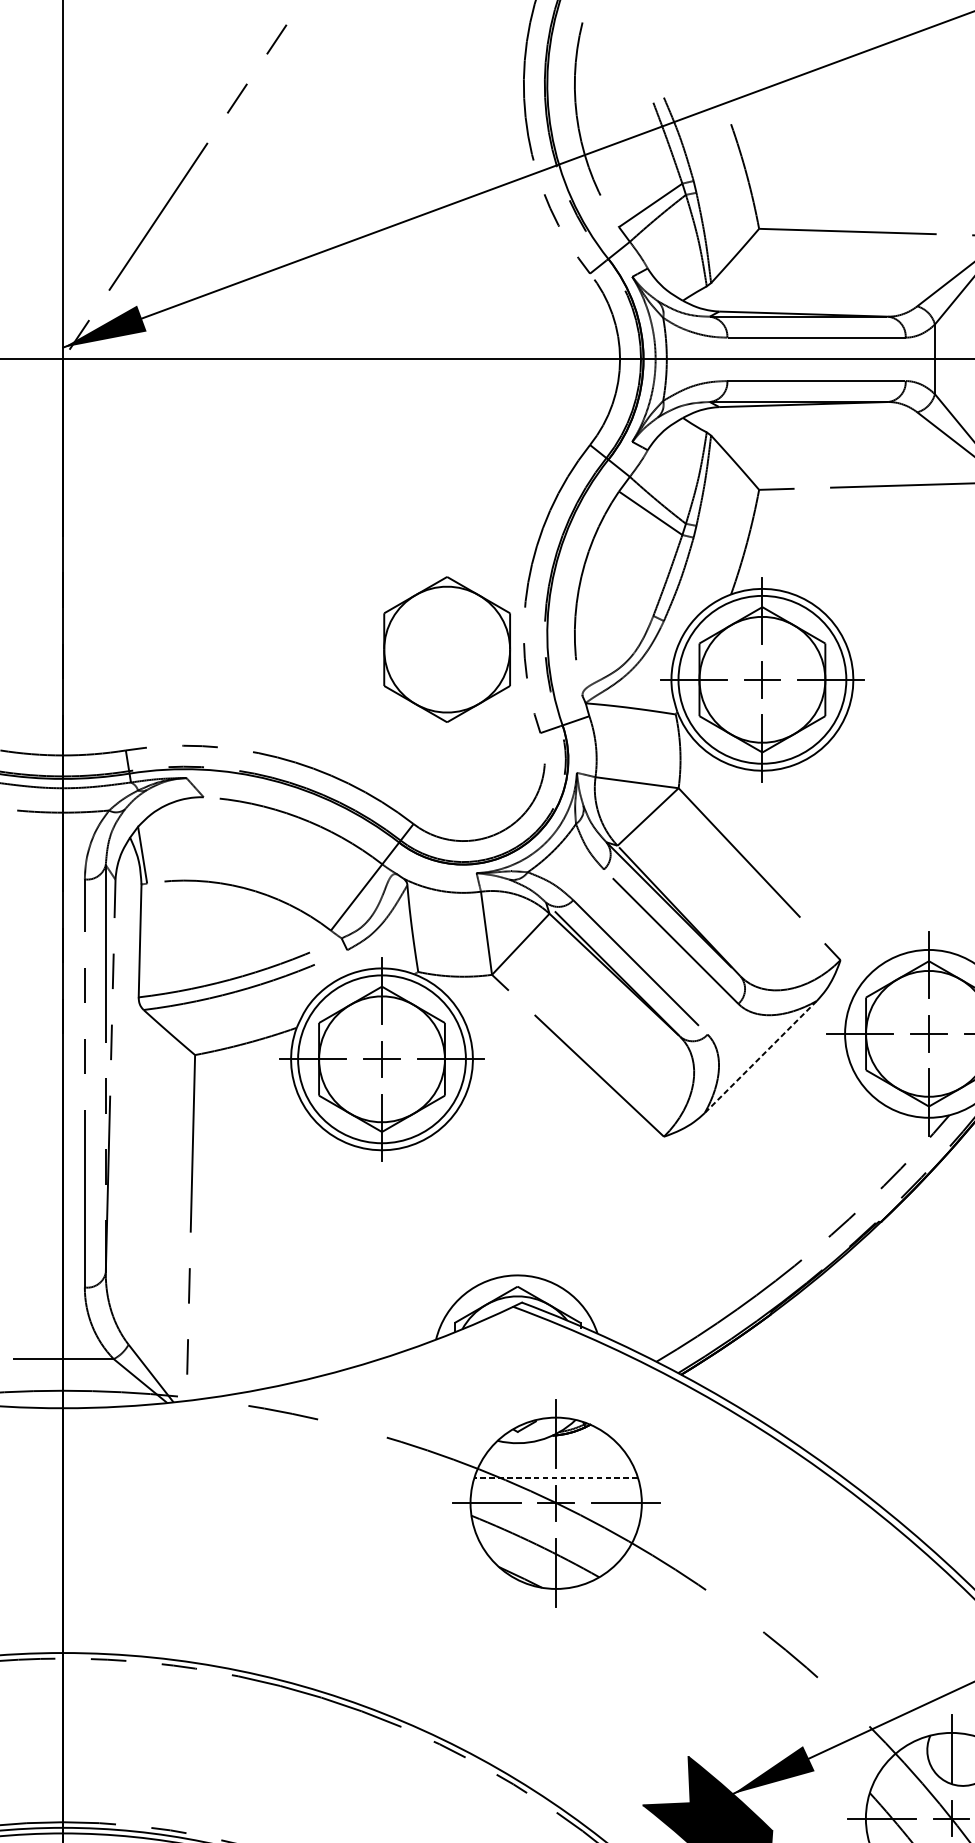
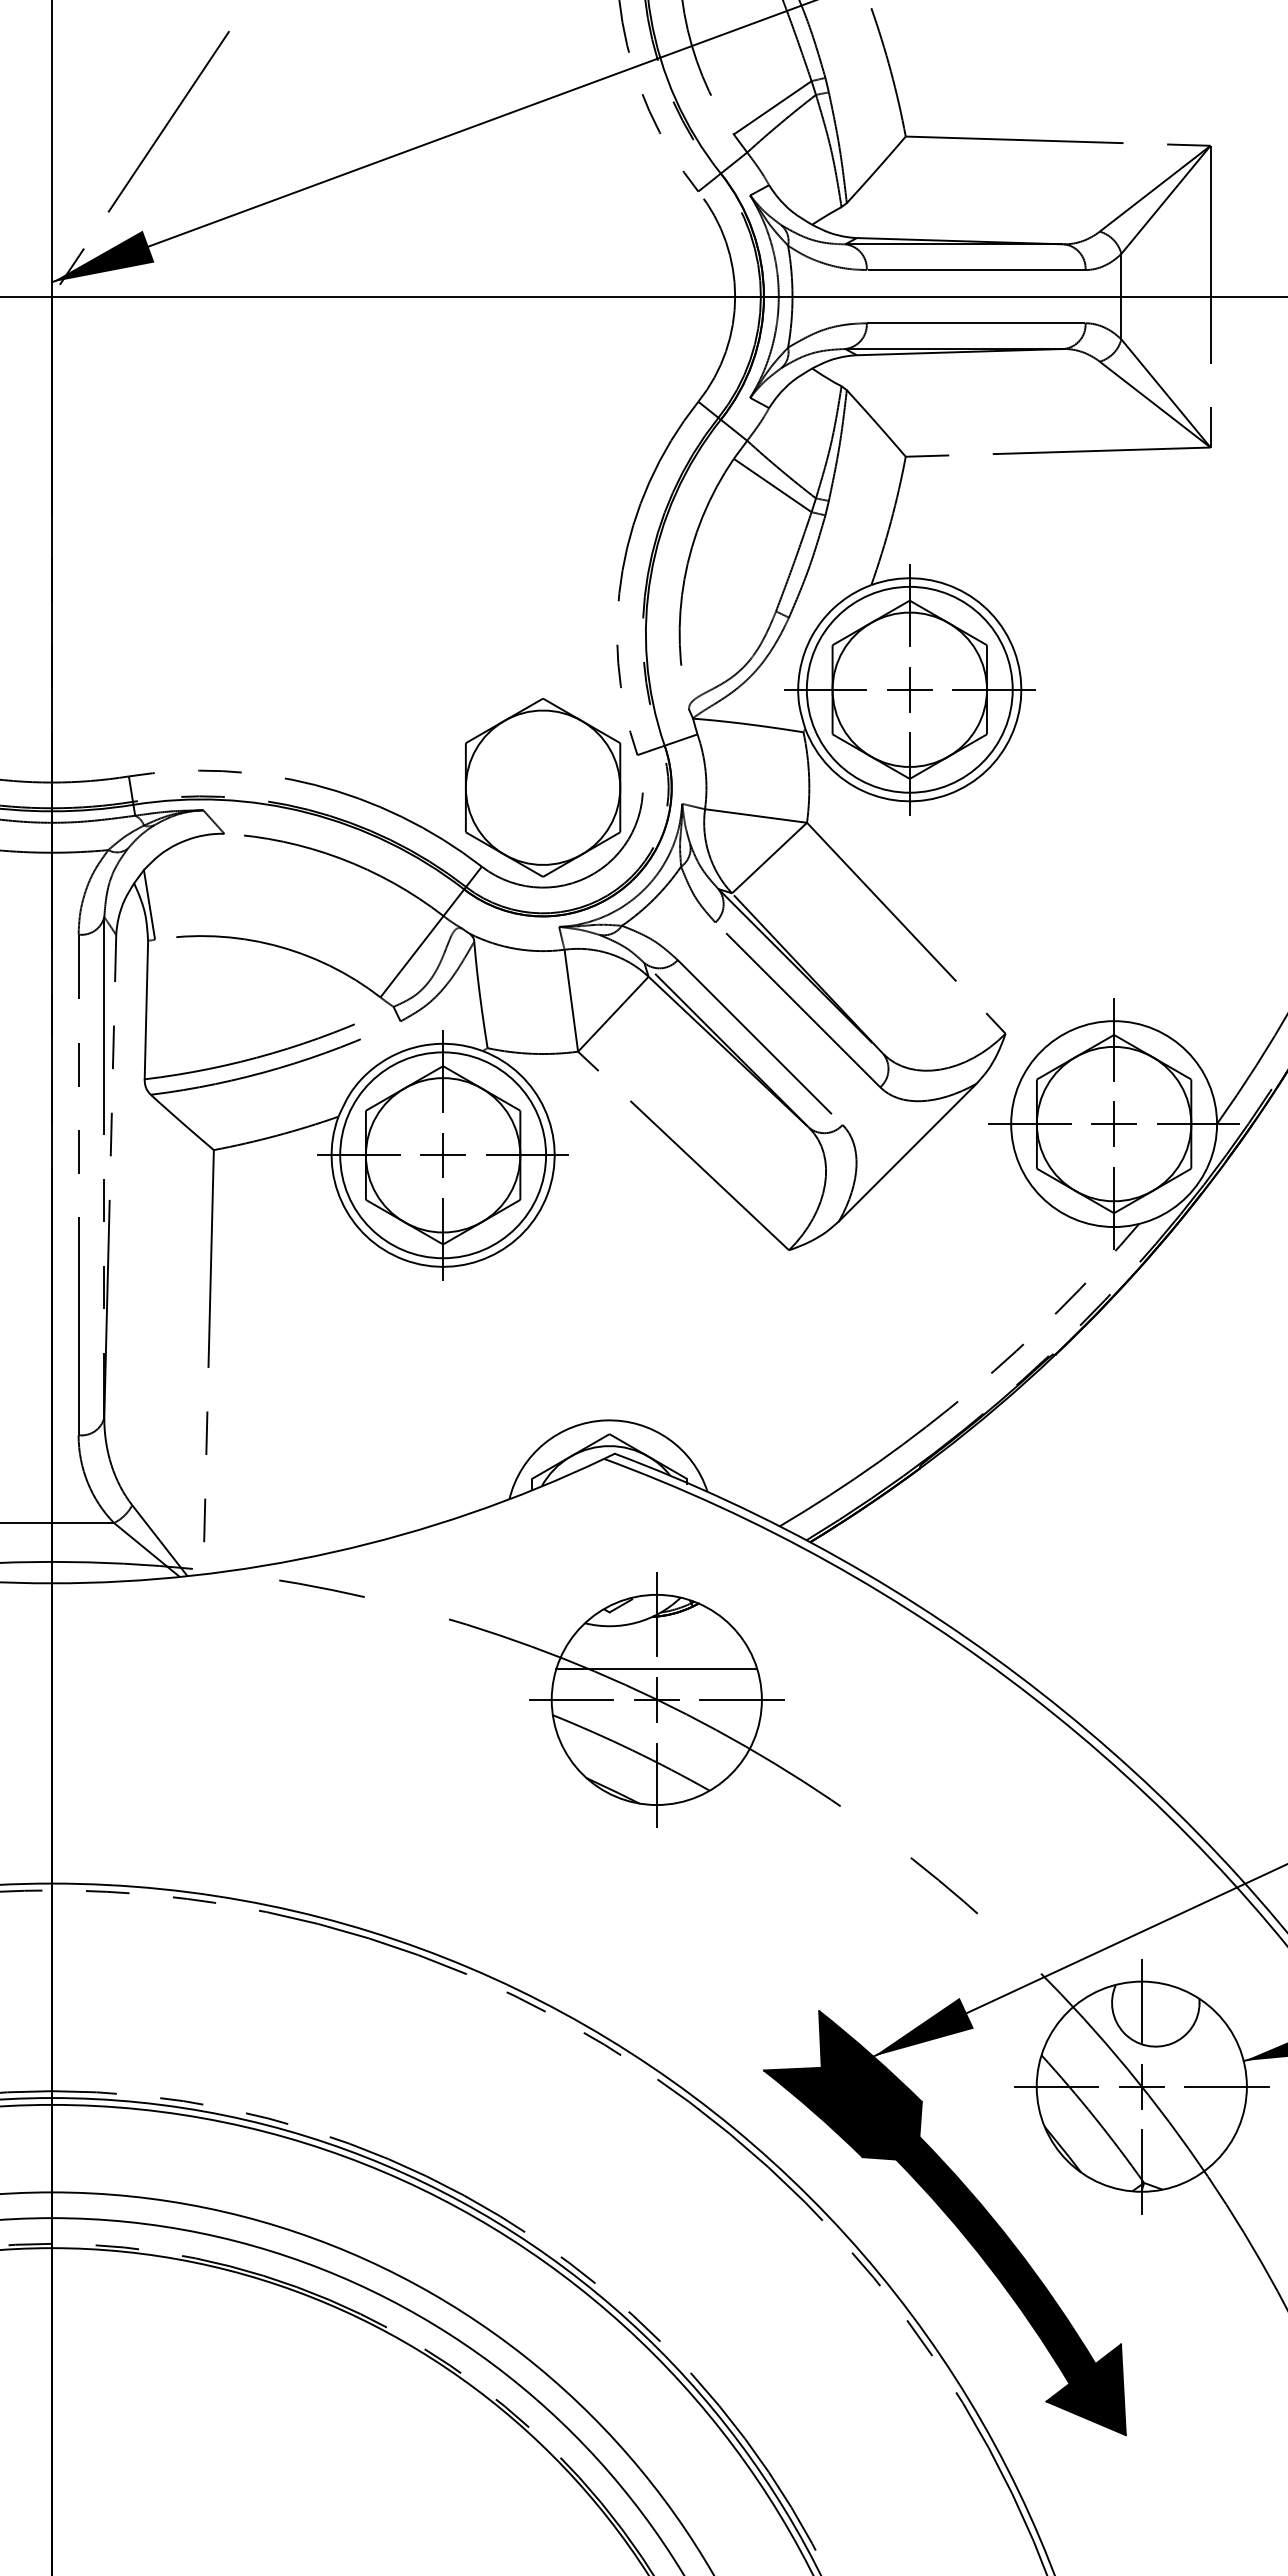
part: (446, 649) -> (542, 787), moved
line: (760, 1057) -> (907, 1152), dashed -> solid
line: (555, 1478) -> (656, 1669), dashed -> solid

